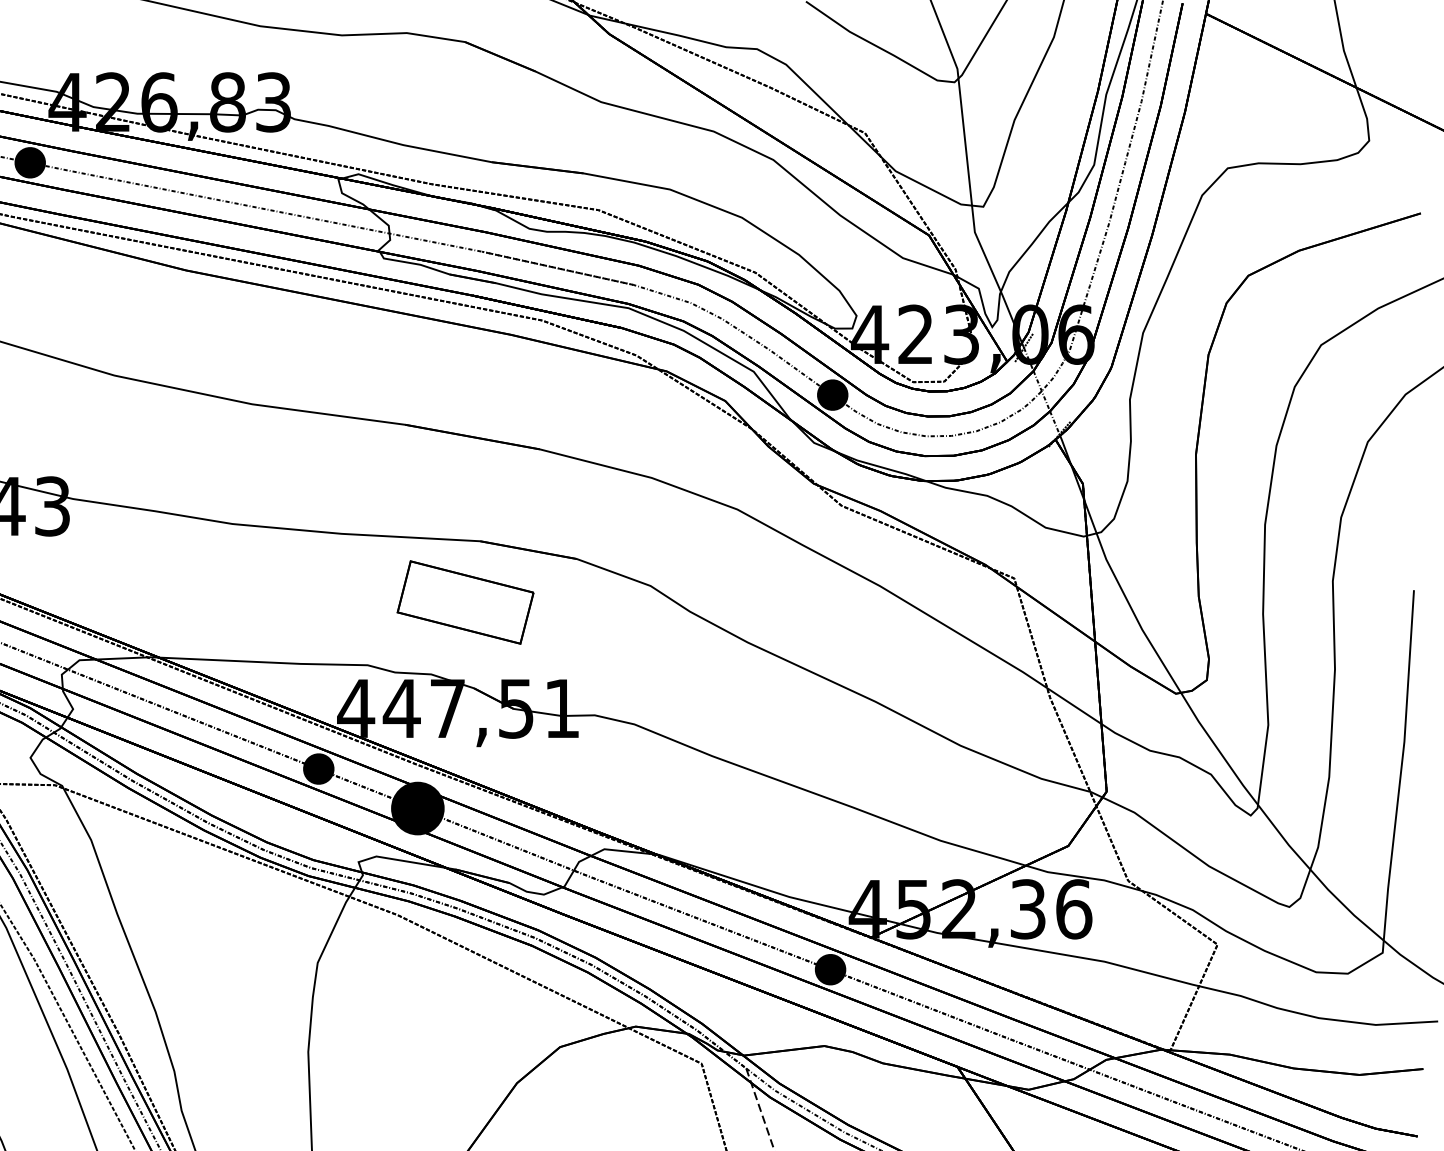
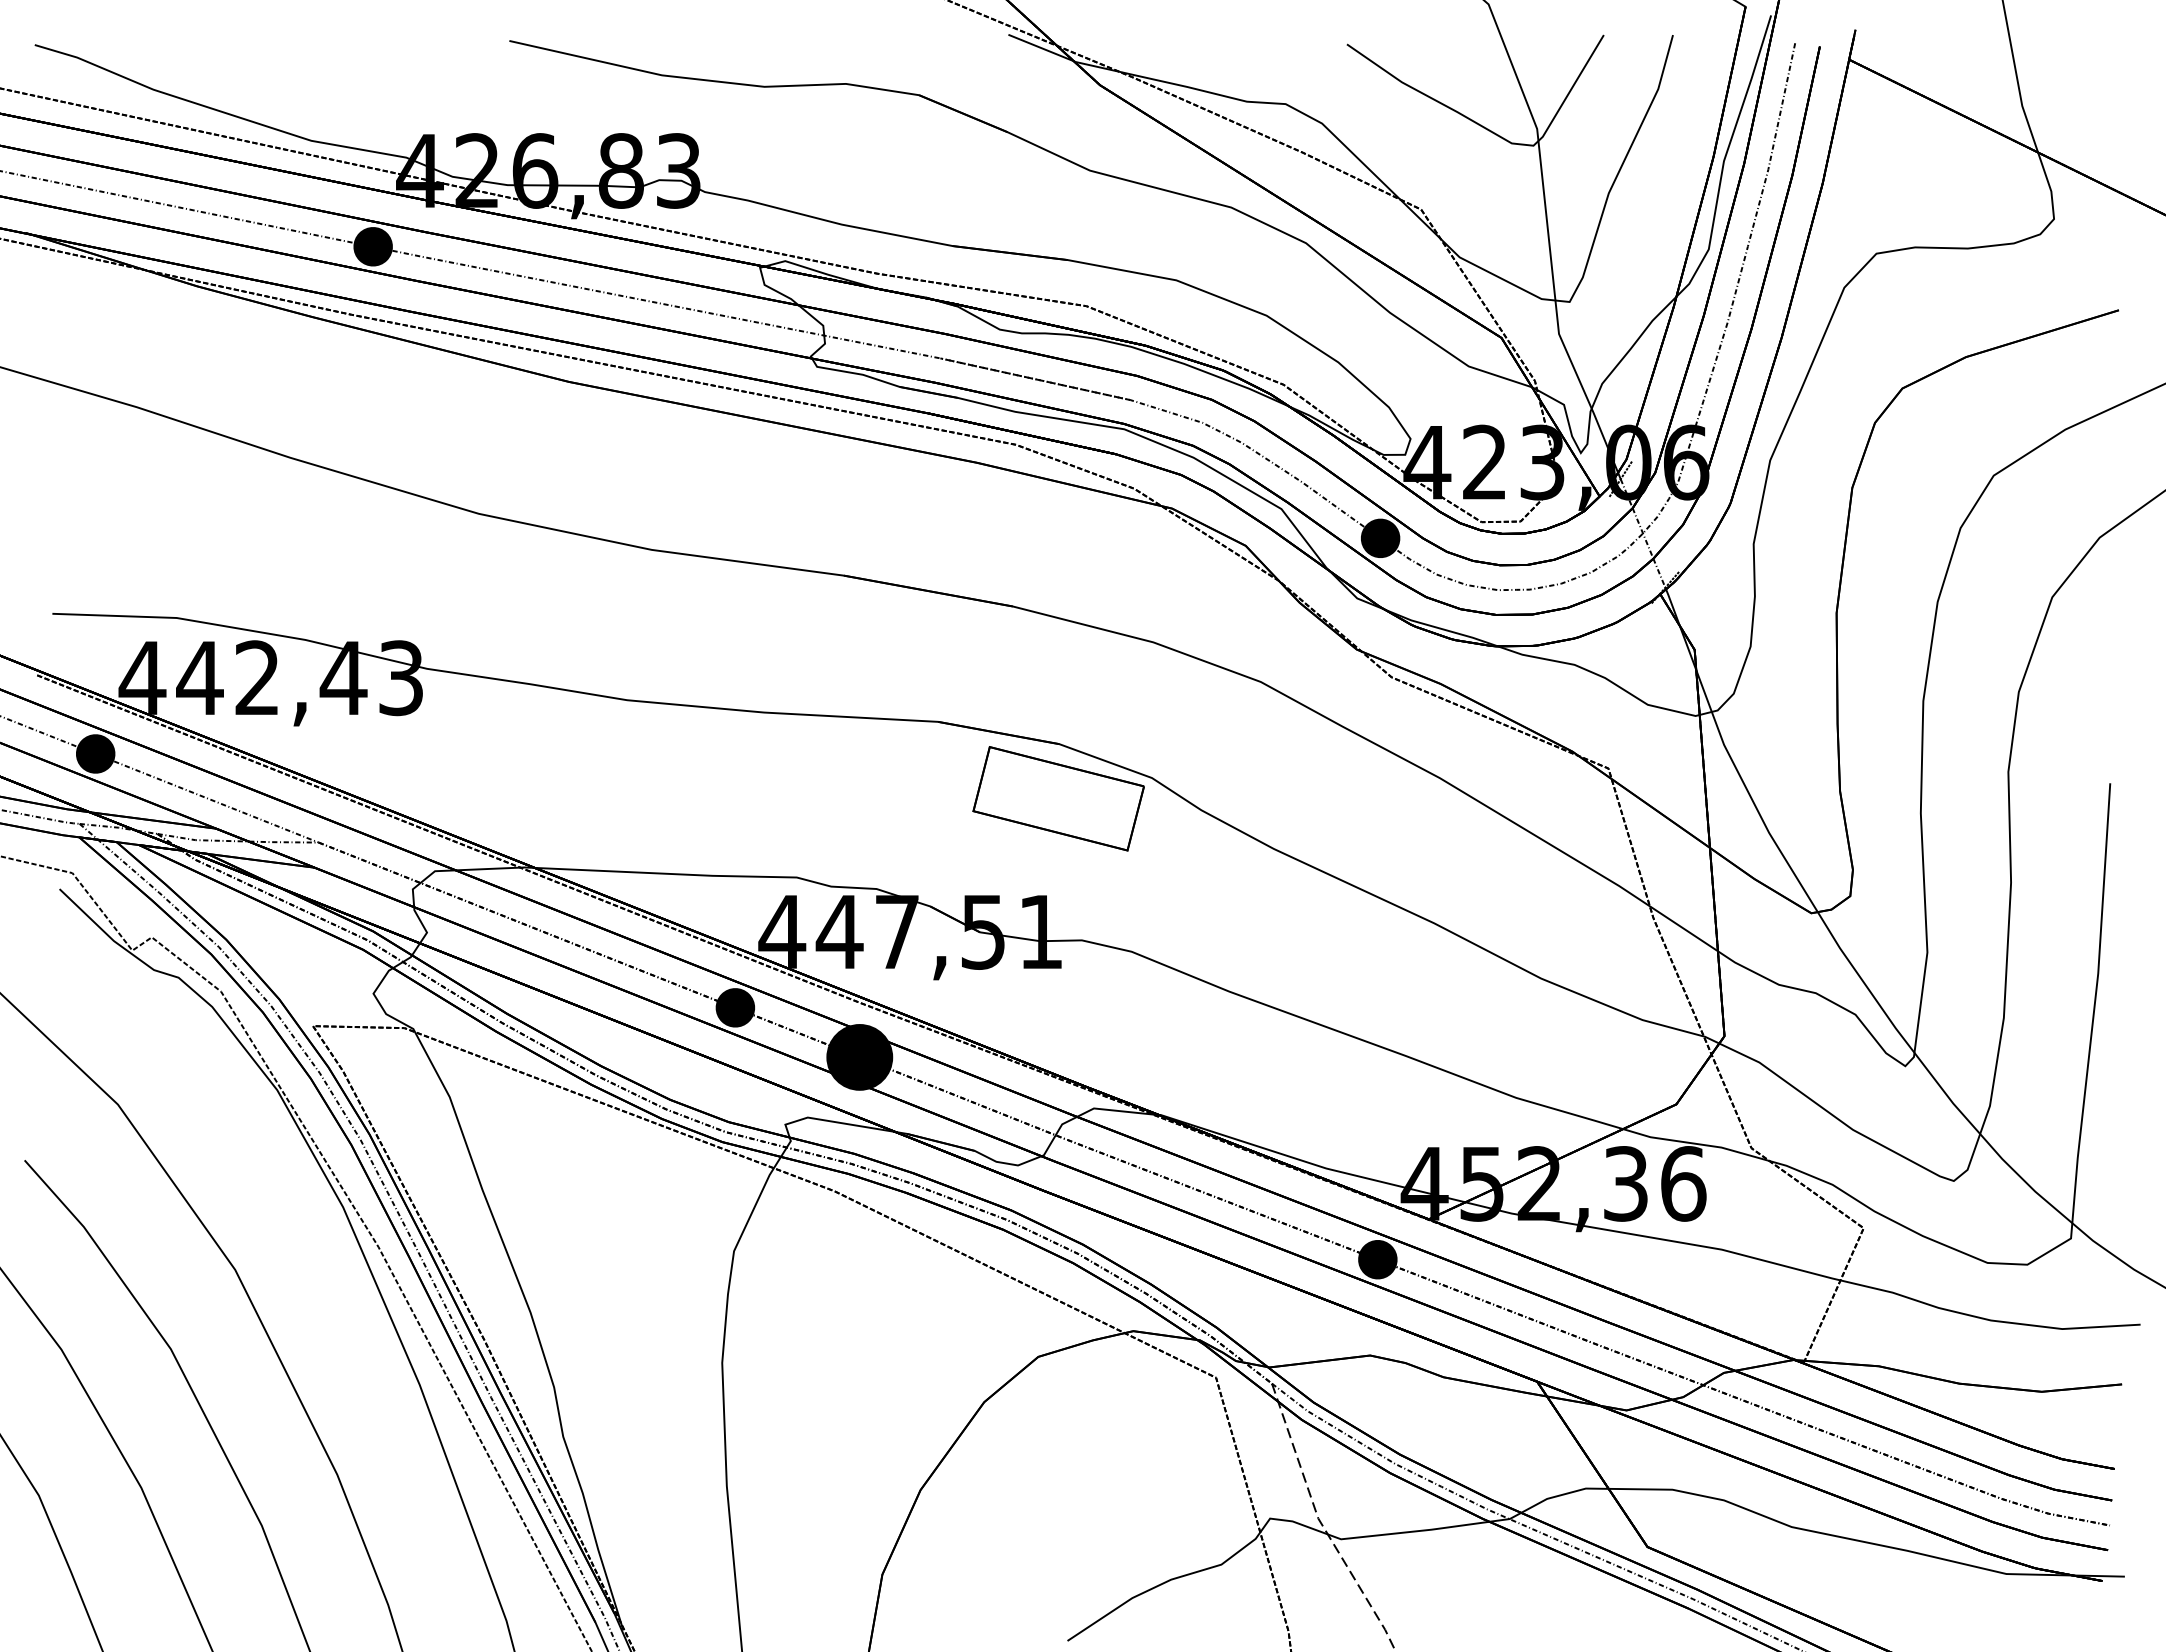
part: (465, 602) -> (1058, 798), moved

